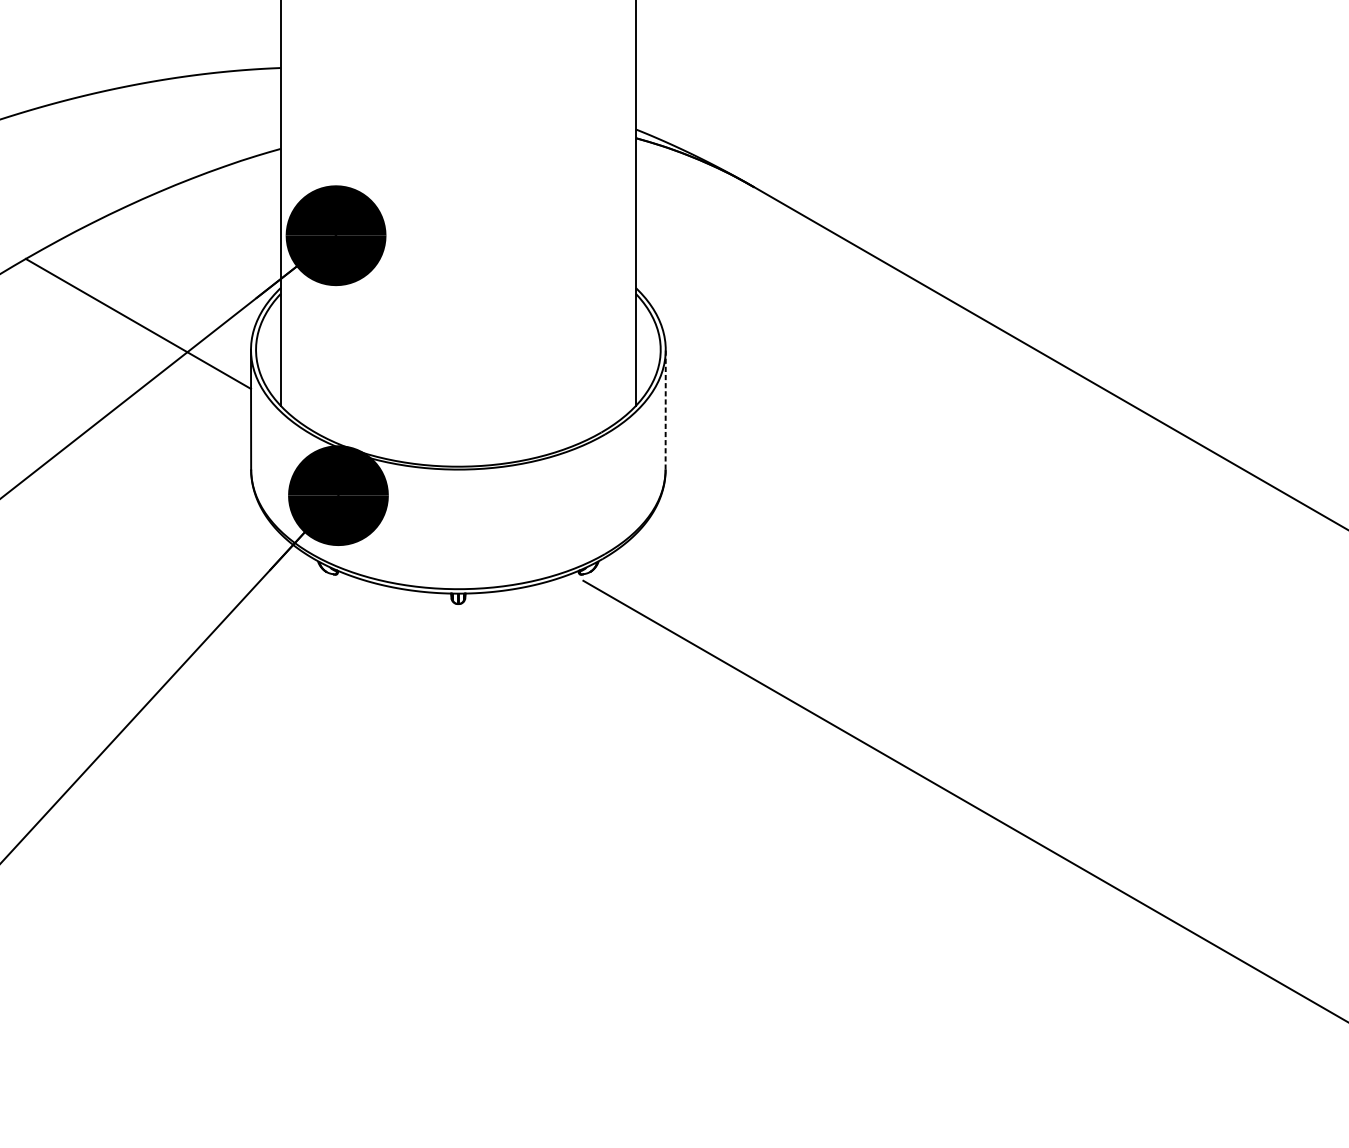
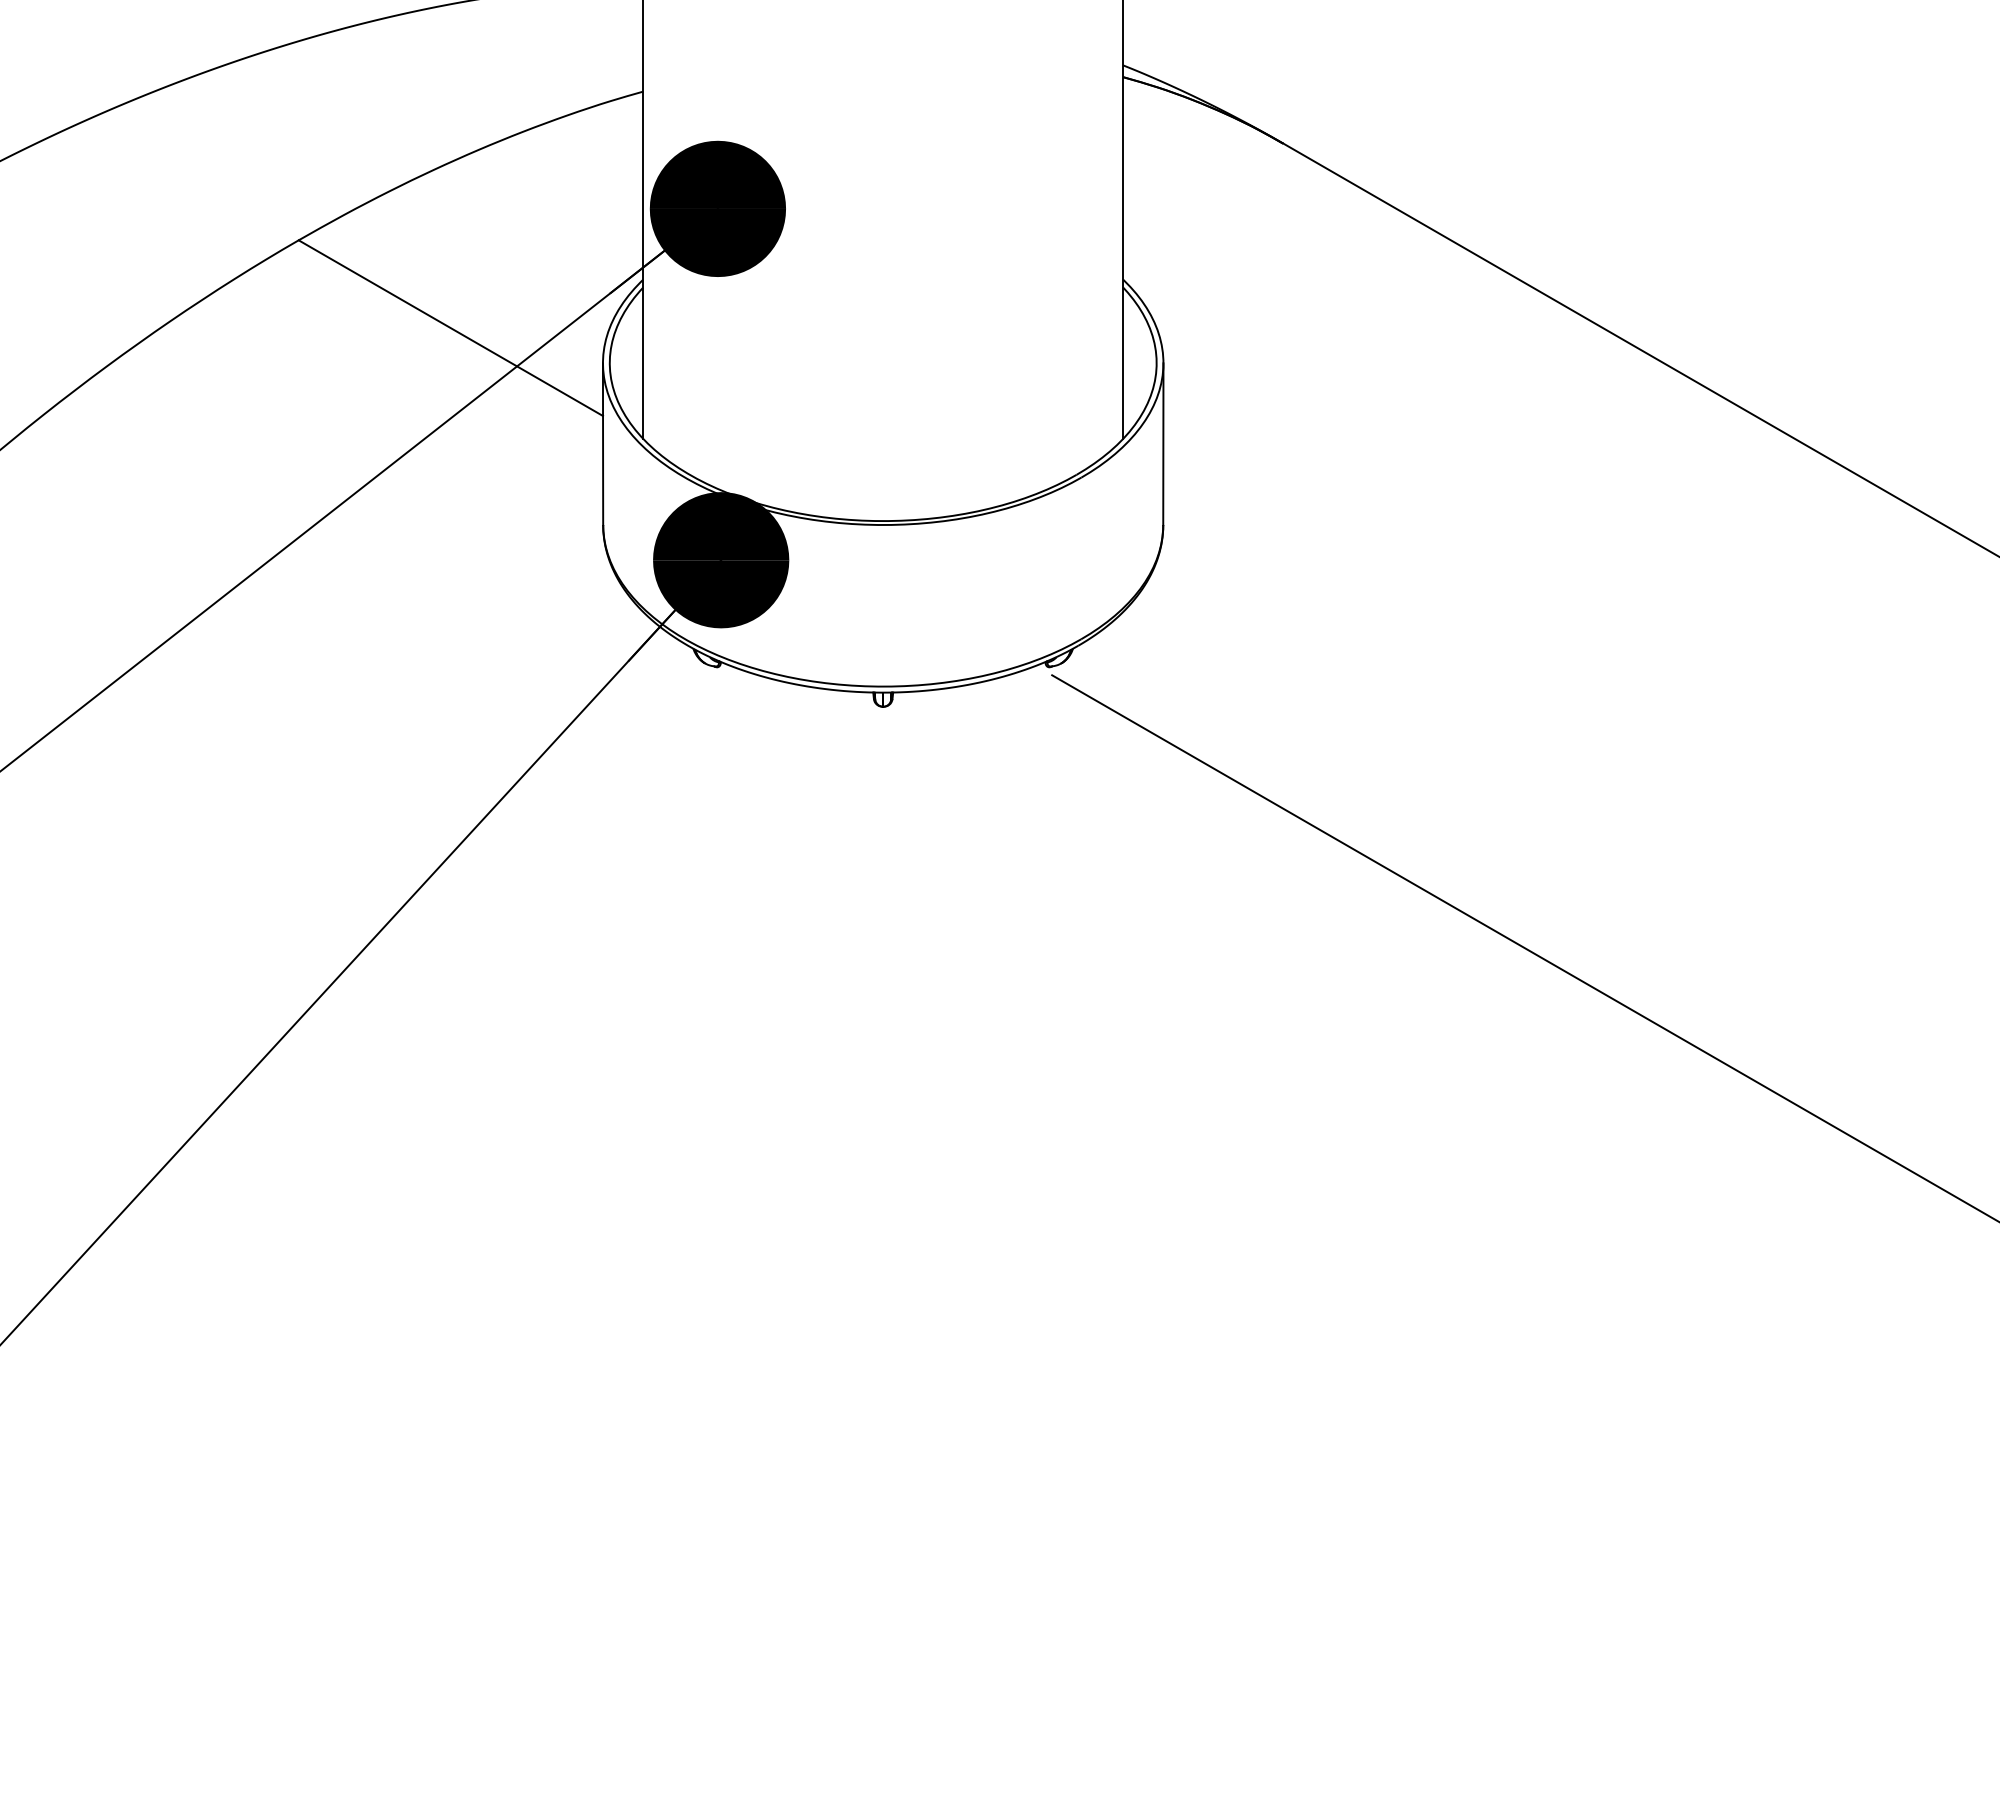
line: (665, 410) -> (1163, 444), dashed -> solid

